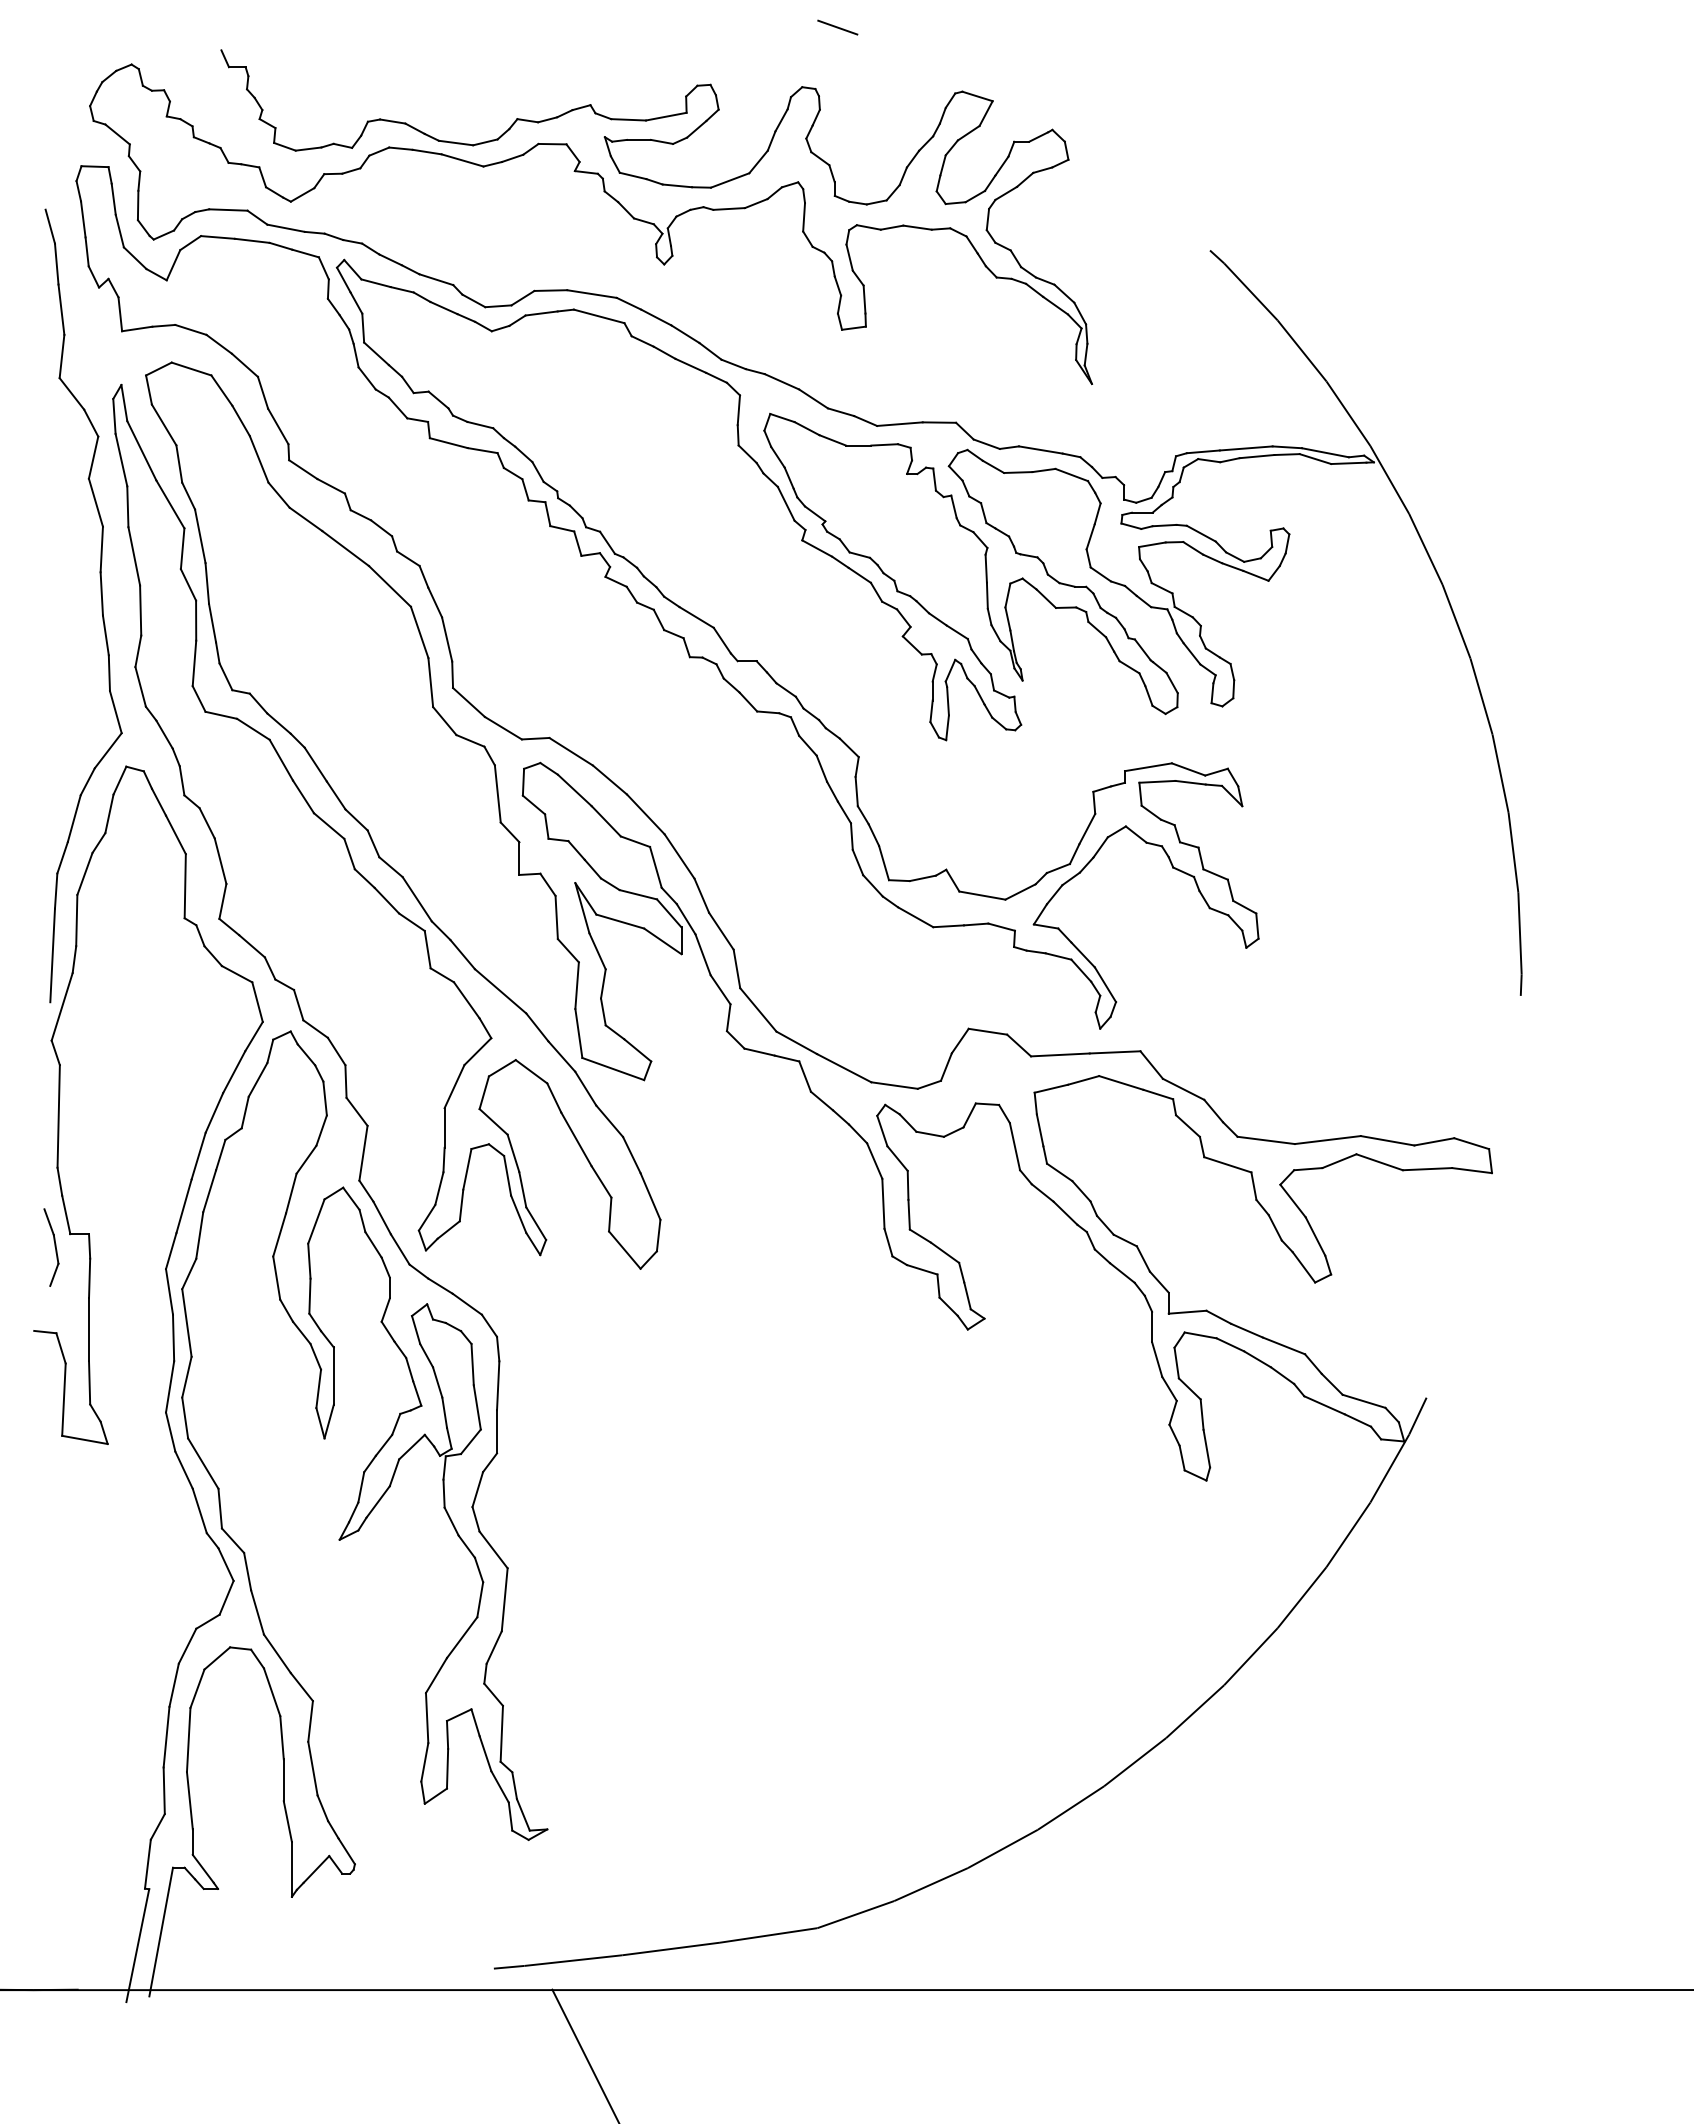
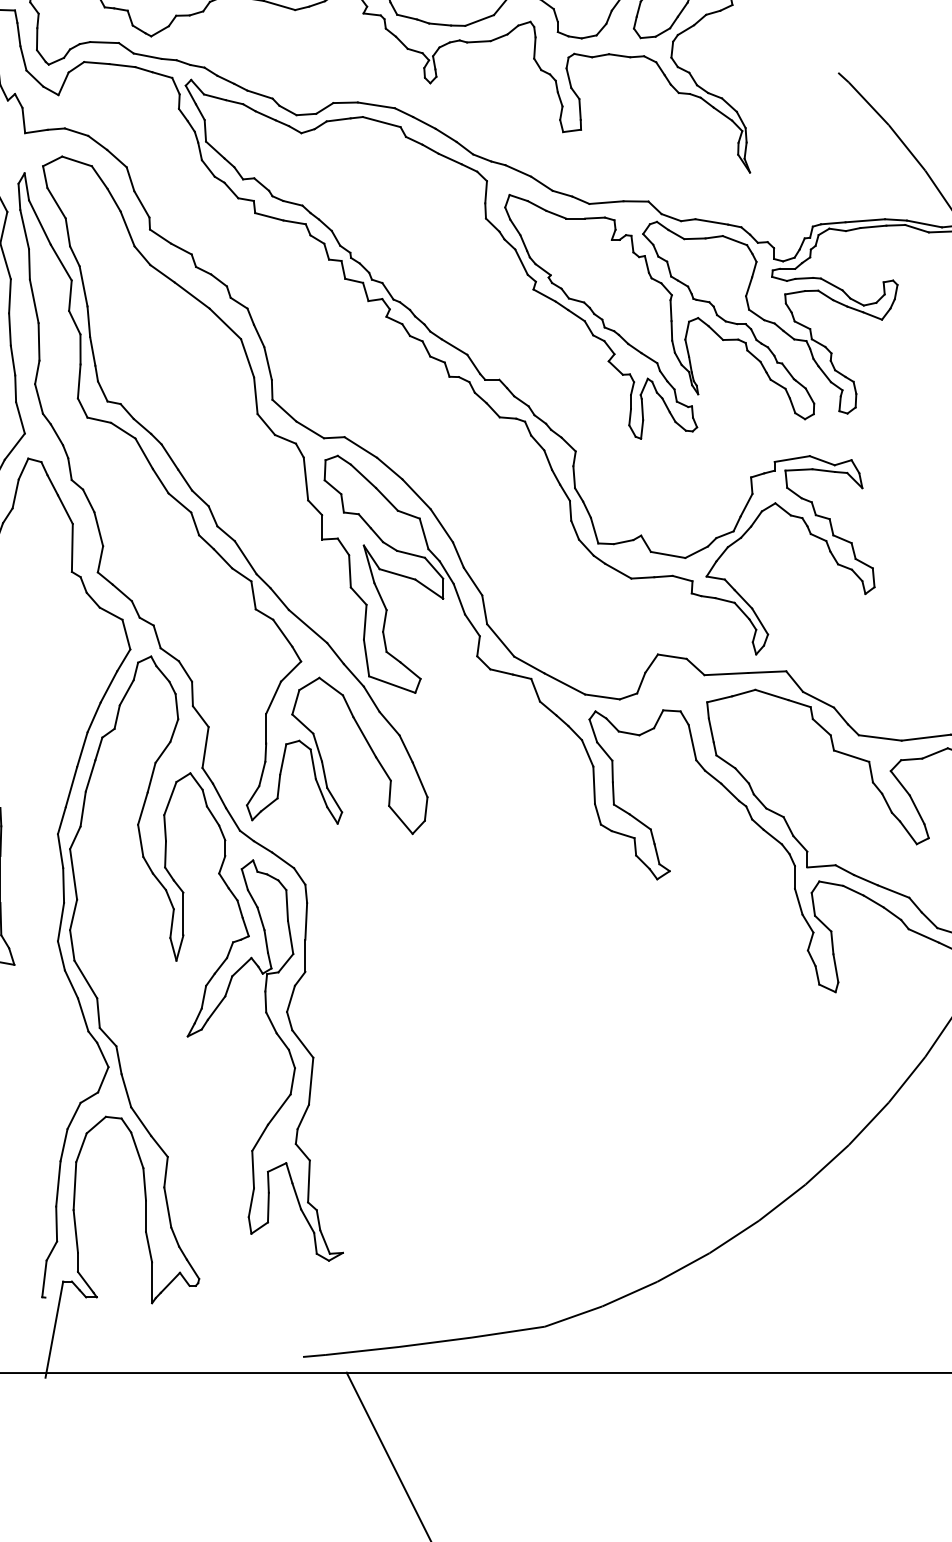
line: (137, 1945) -> (36, 1339), removed

